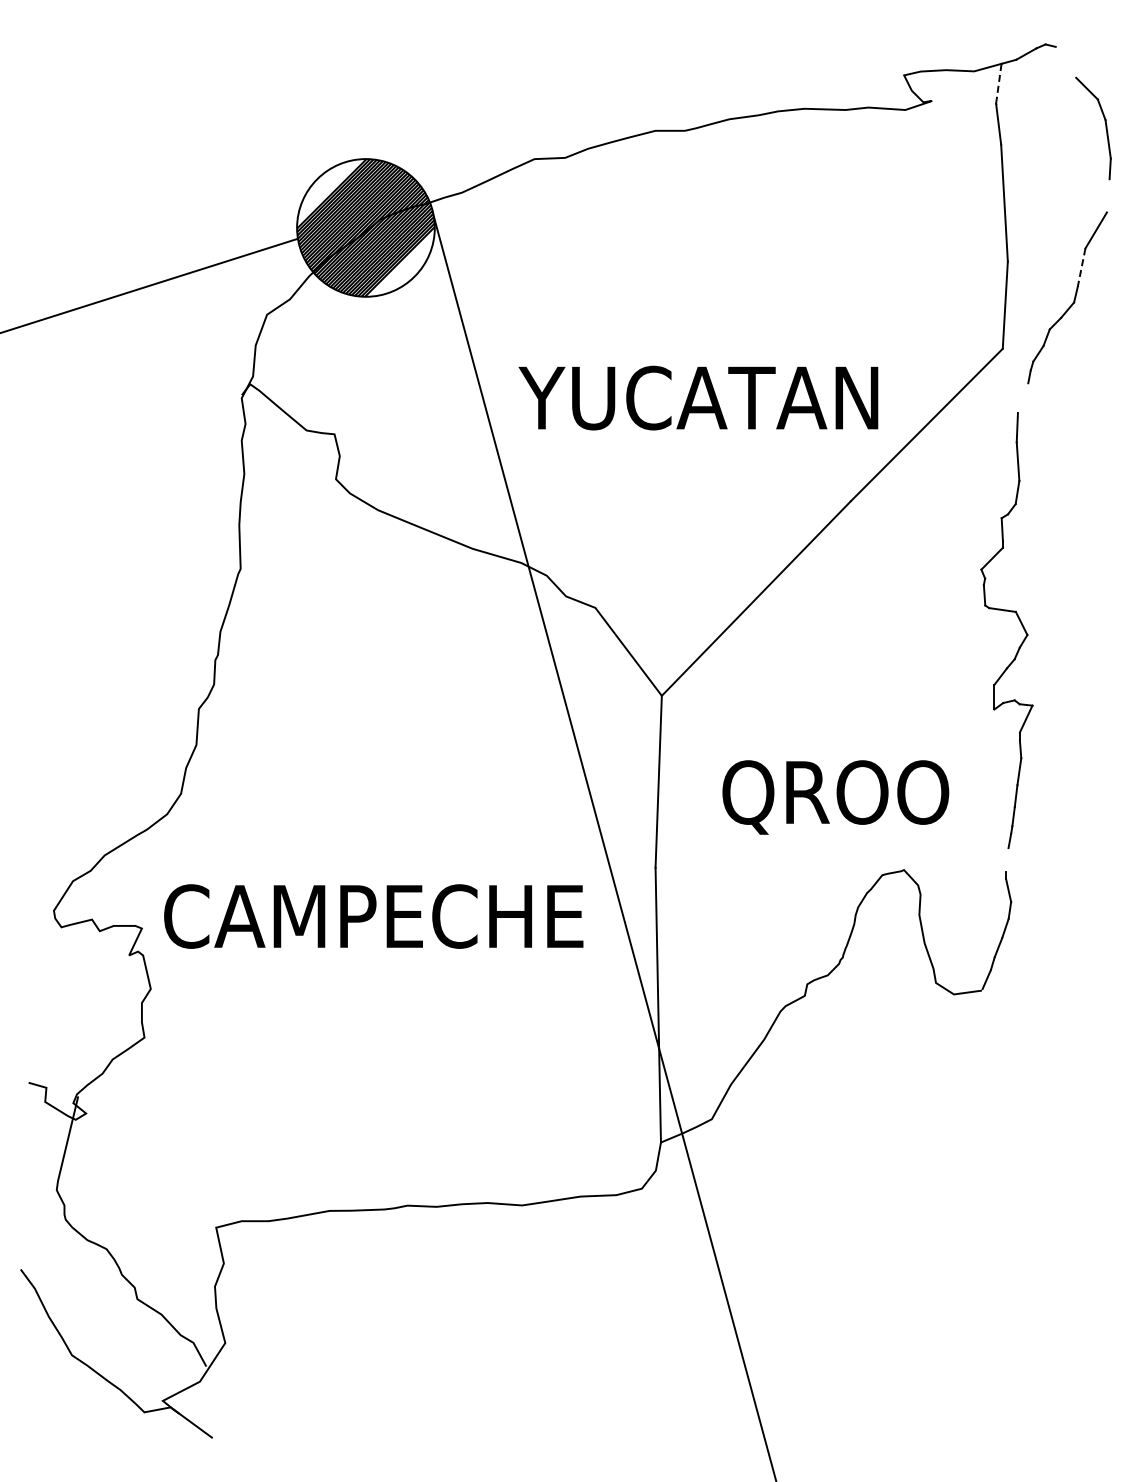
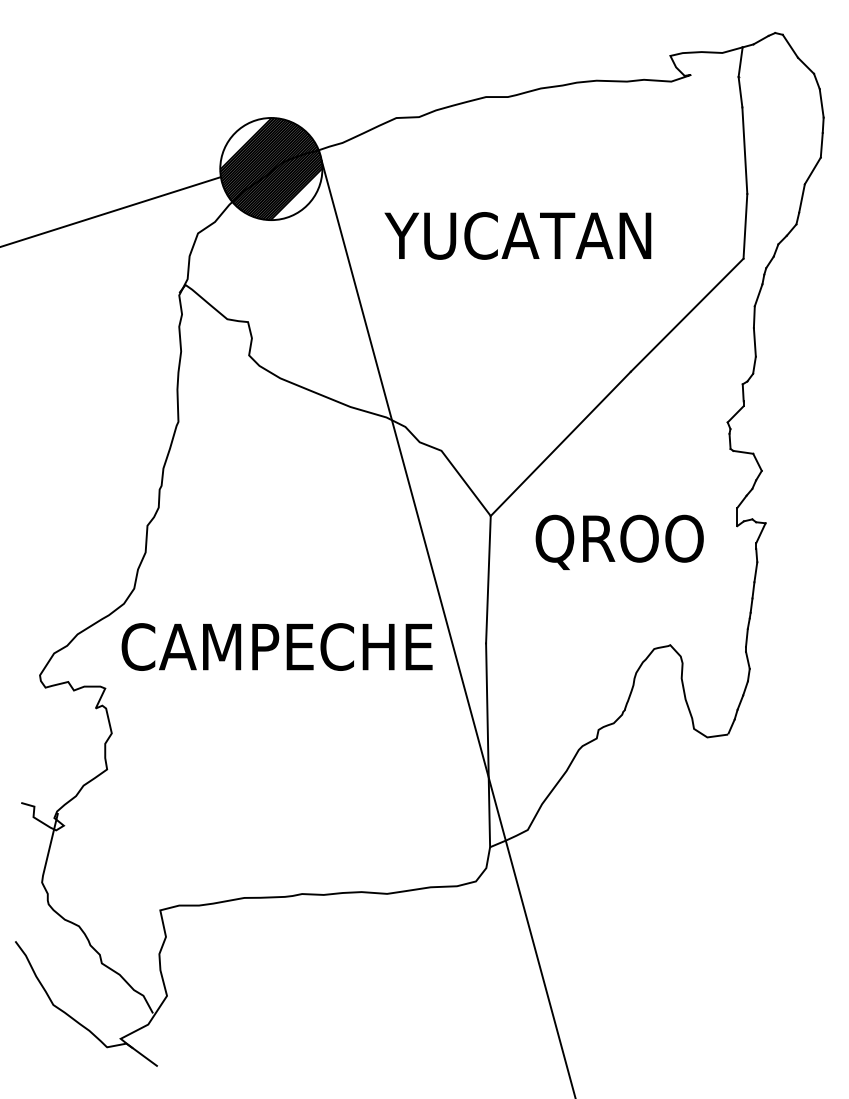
line: (1065, 61) -> (790, 45), added
line: (998, 83) -> (740, 61), dashed -> solid
line: (1107, 195) -> (821, 145), added
line: (1081, 267) -> (801, 198), dashed -> solid
text: (698, 397) -> (517, 235), moved
line: (1022, 398) -> (758, 295), added
text: (835, 797) -> (619, 542), moved
line: (1007, 860) -> (747, 638), added
text: (373, 916) -> (276, 647), moved

